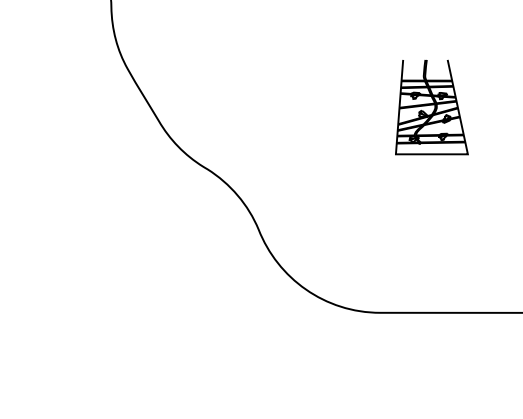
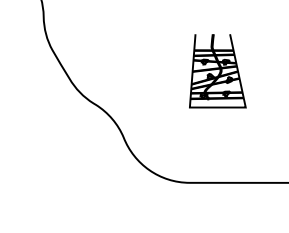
part: (431, 107) -> (217, 71), size x1.43

